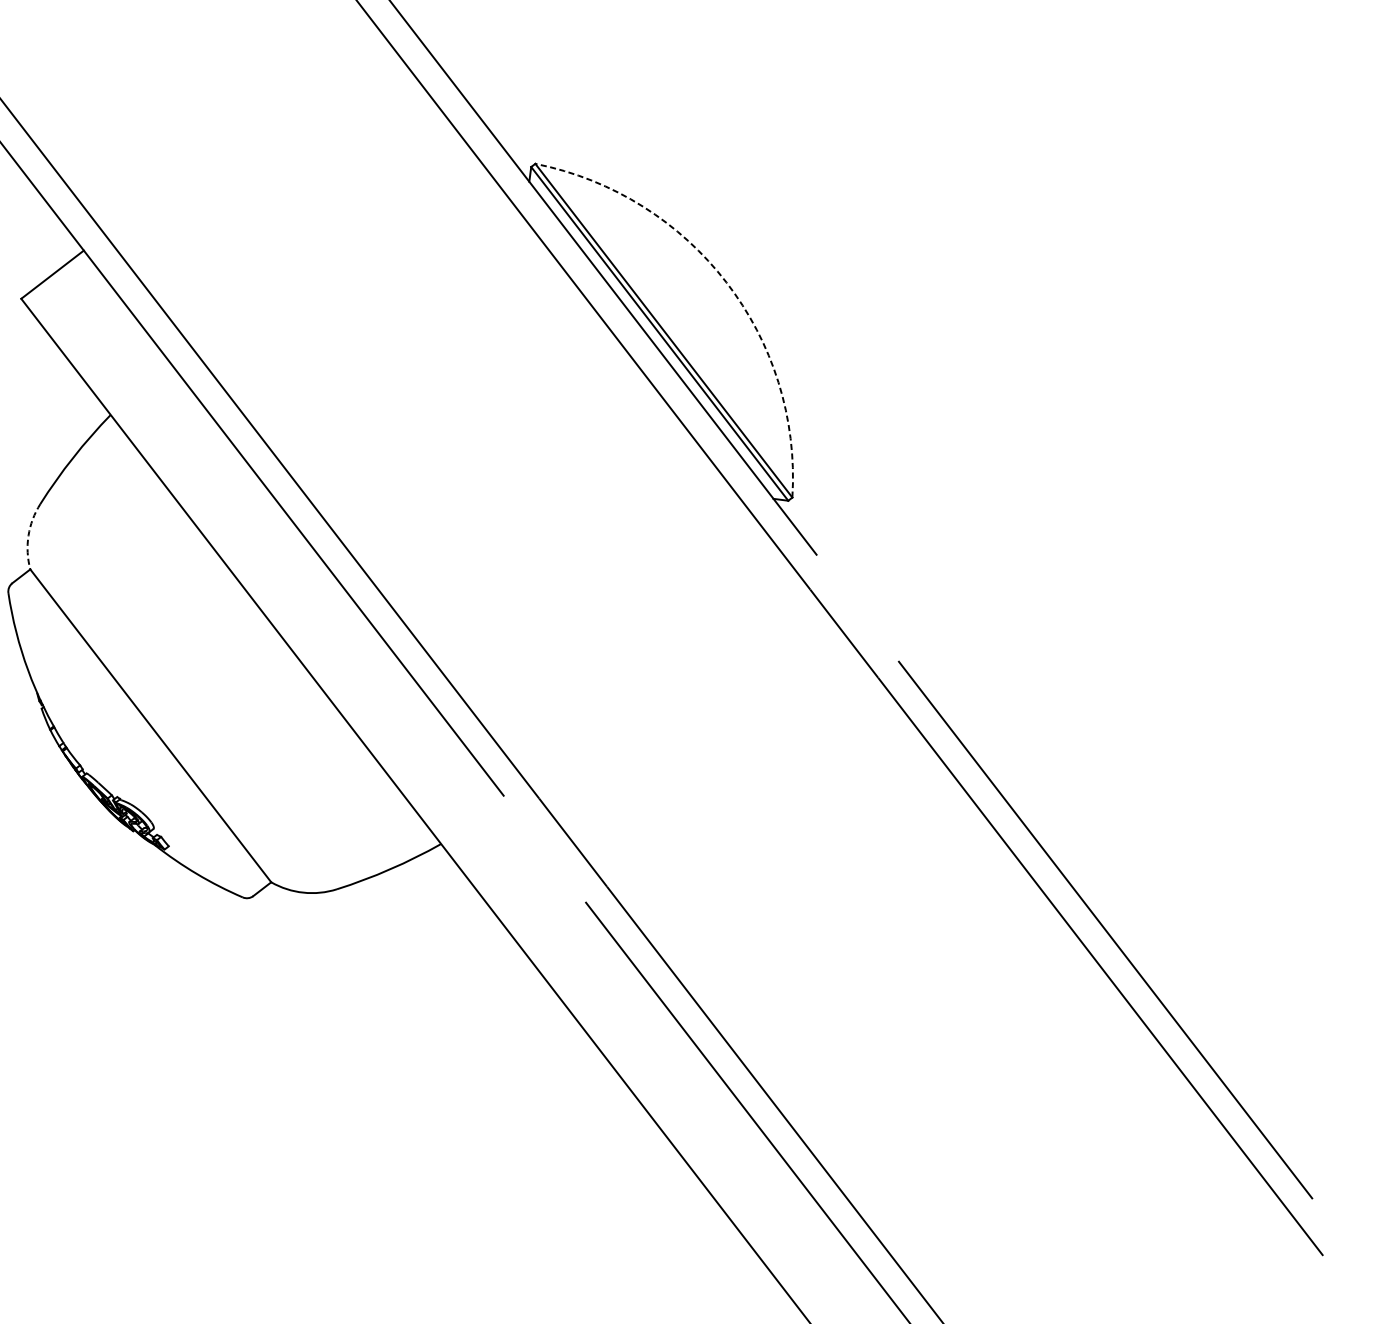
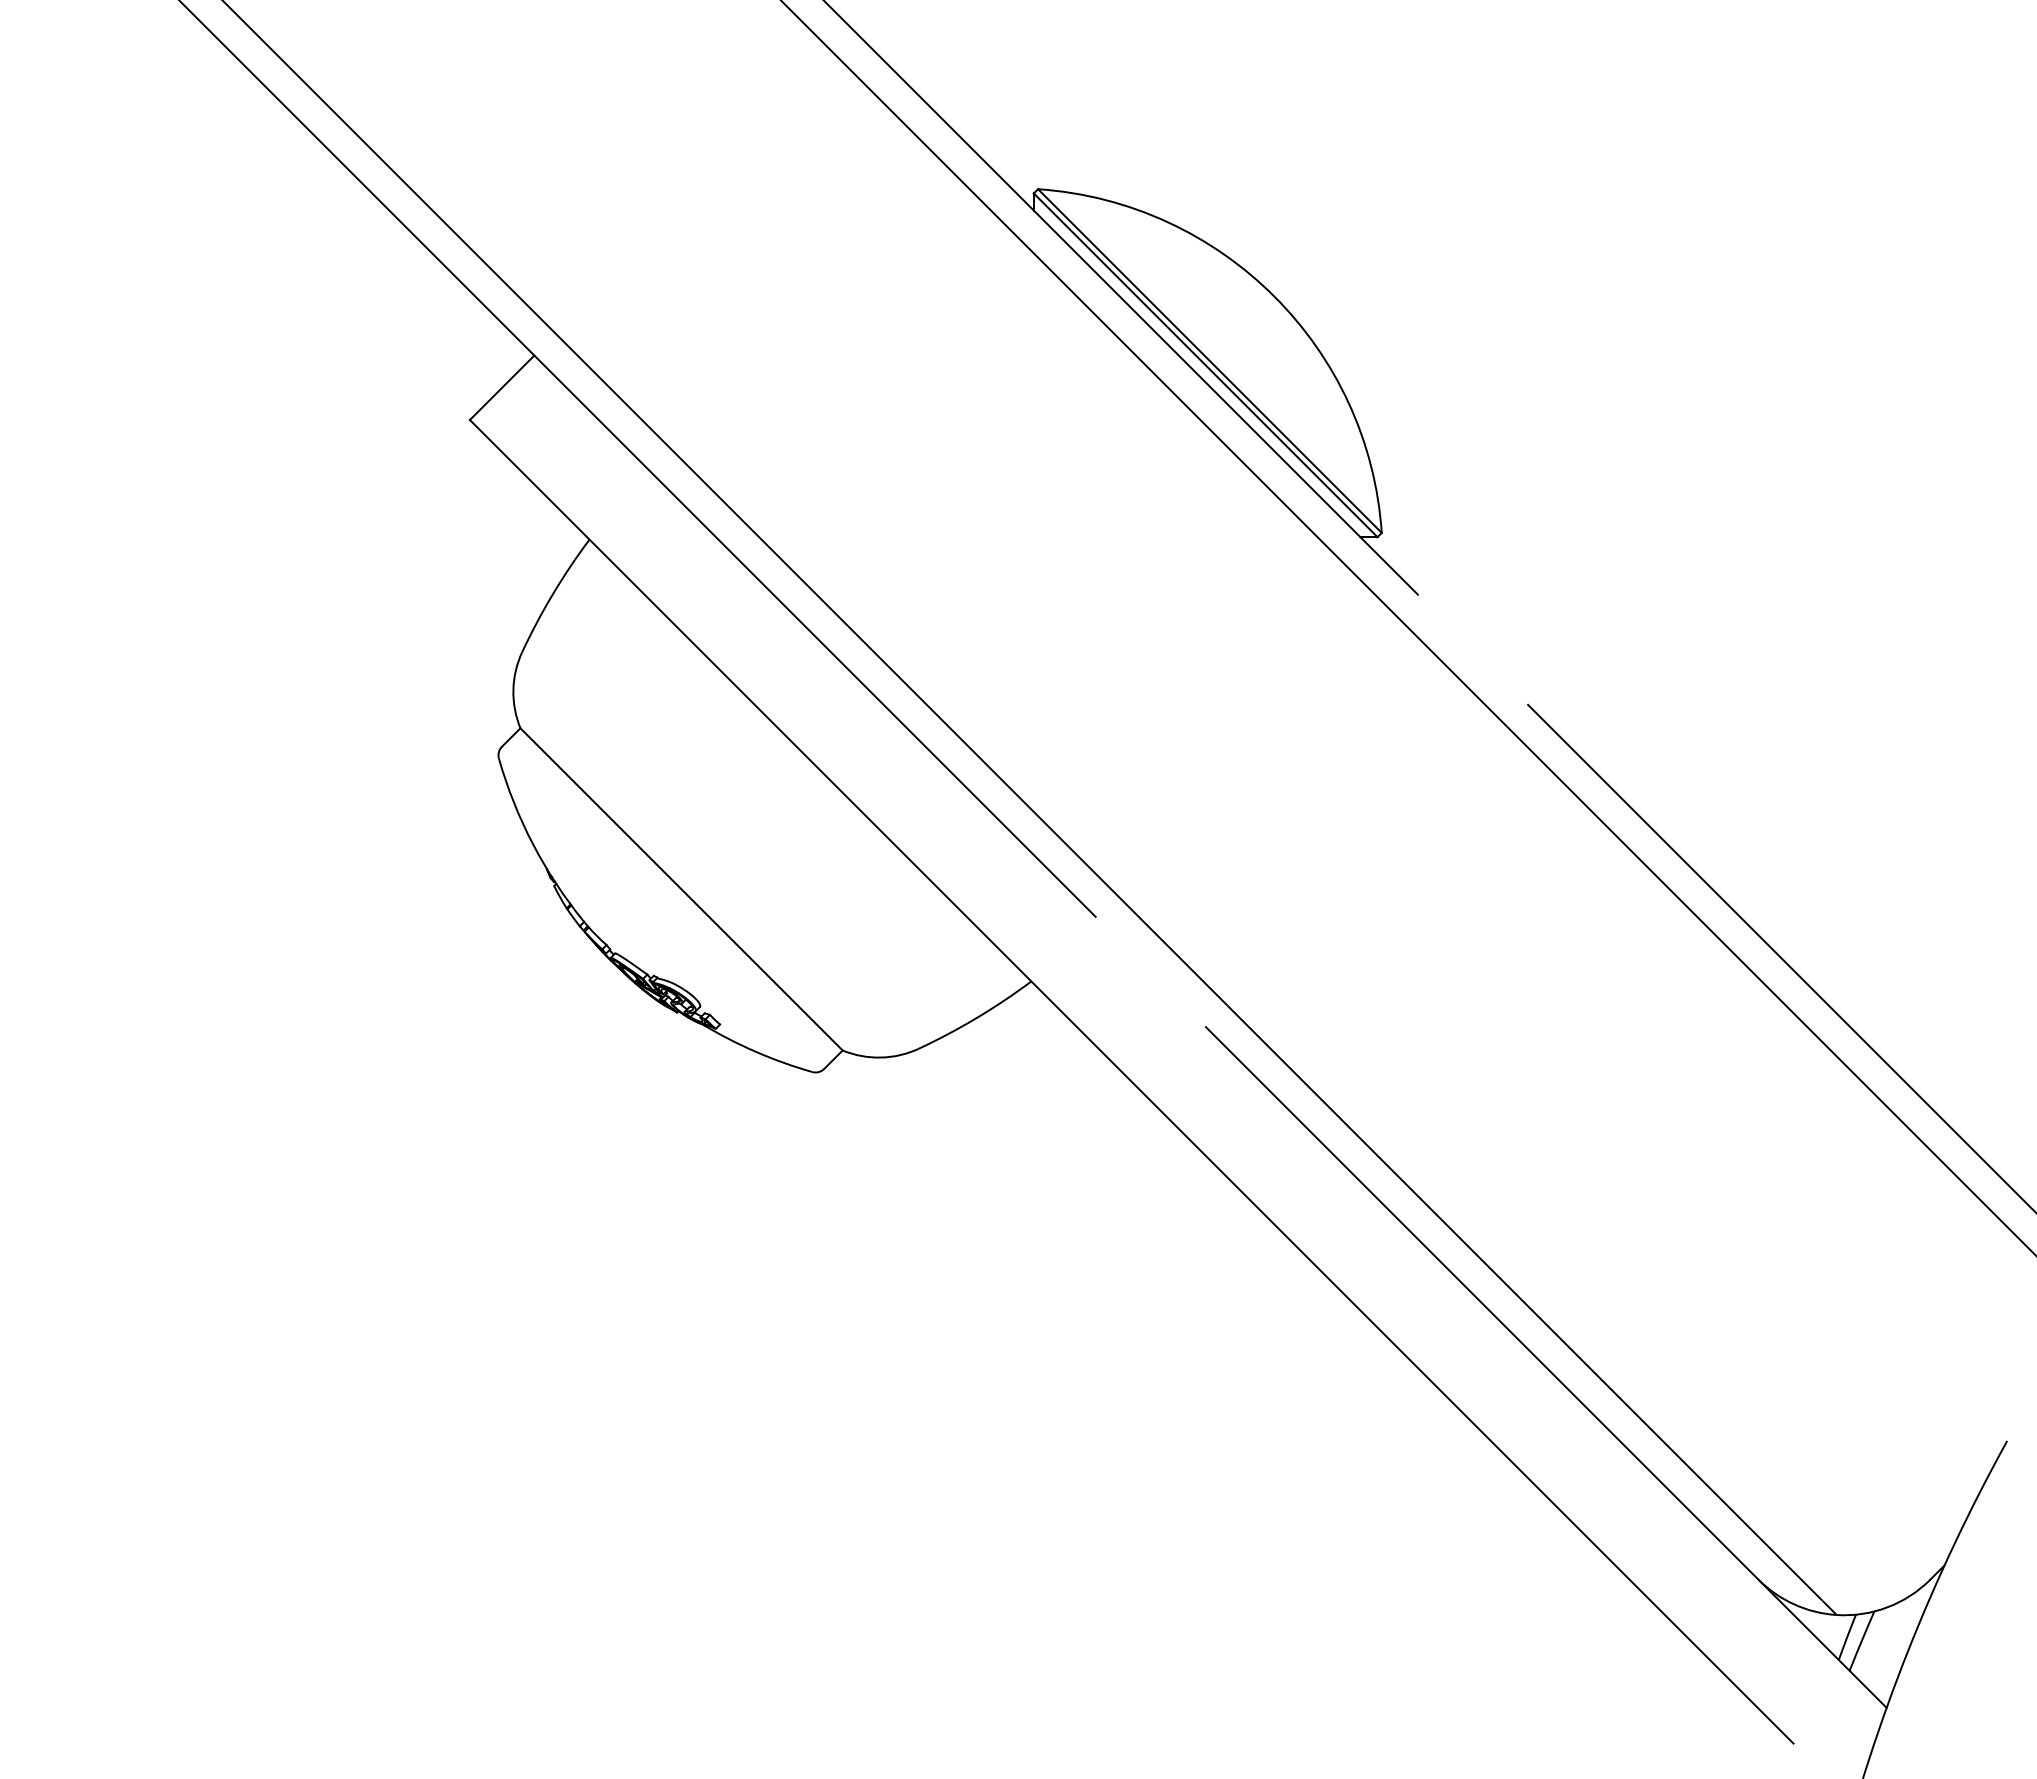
arc: (726, 282) -> (1274, 296), dashed -> solid
arc: (28, 535) -> (513, 689), dashed -> solid

